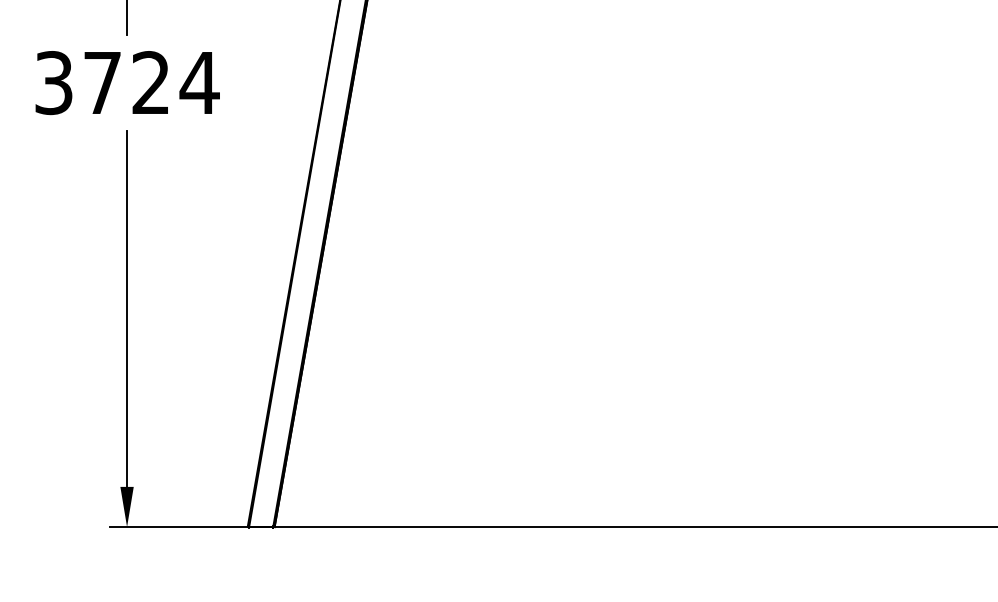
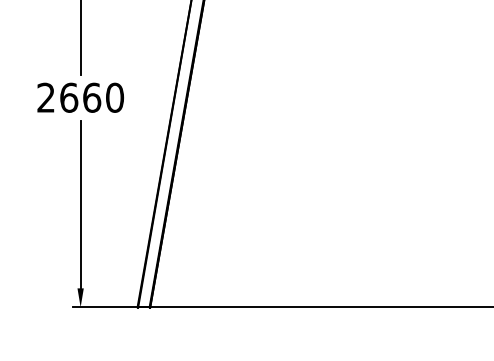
text: (126, 82) -> (80, 97), 3724 -> 2660

